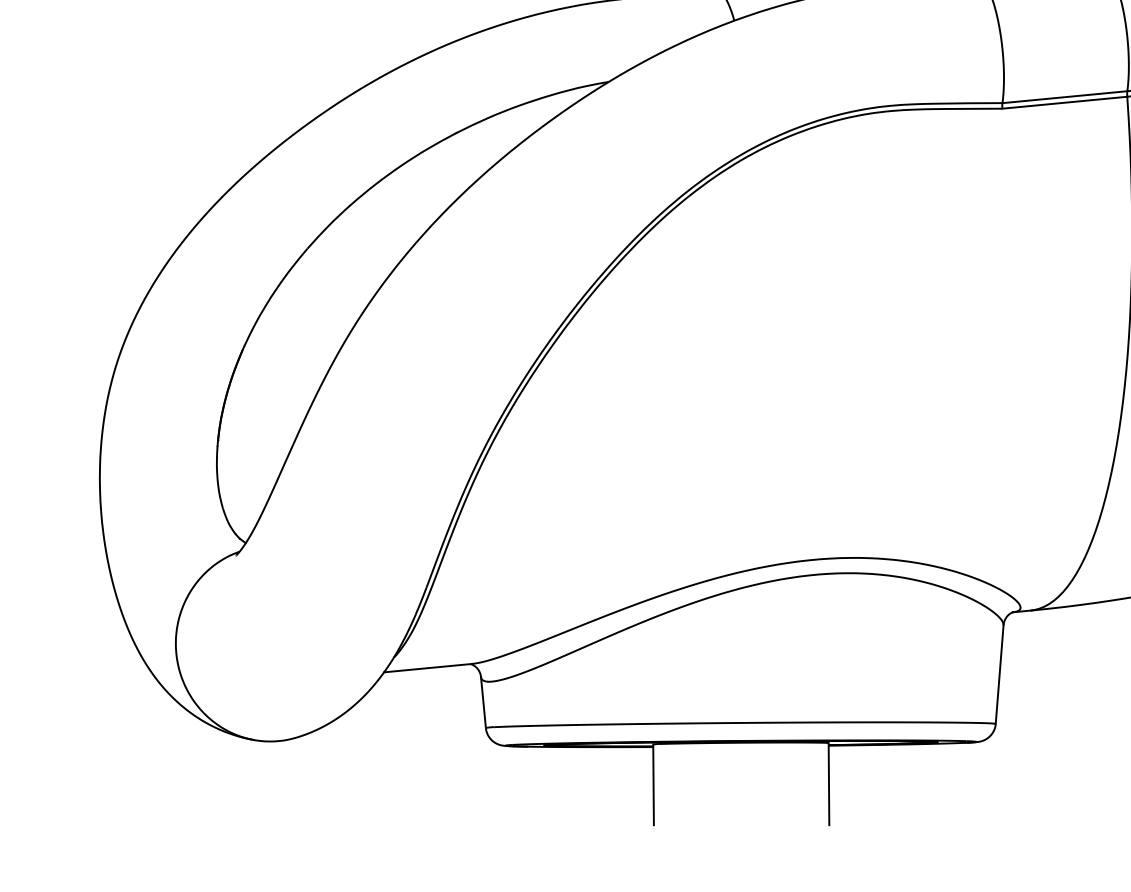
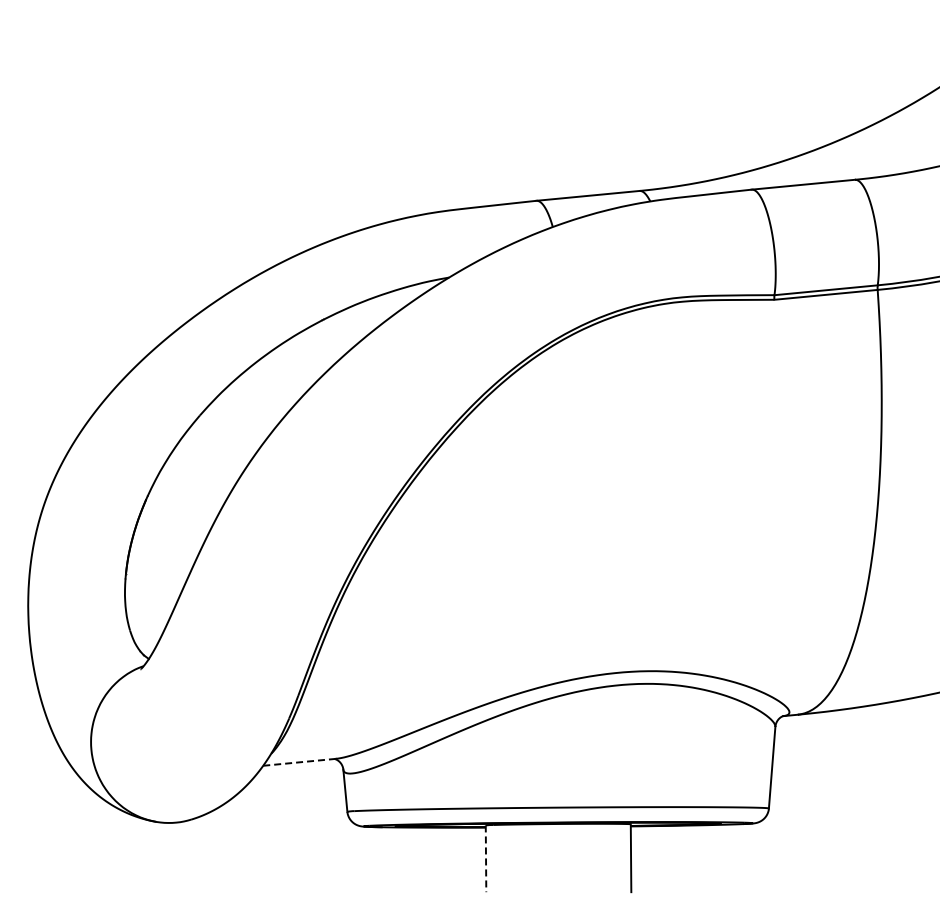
line: (427, 668) -> (299, 762), solid -> dashed
line: (654, 785) -> (486, 859), solid -> dashed

